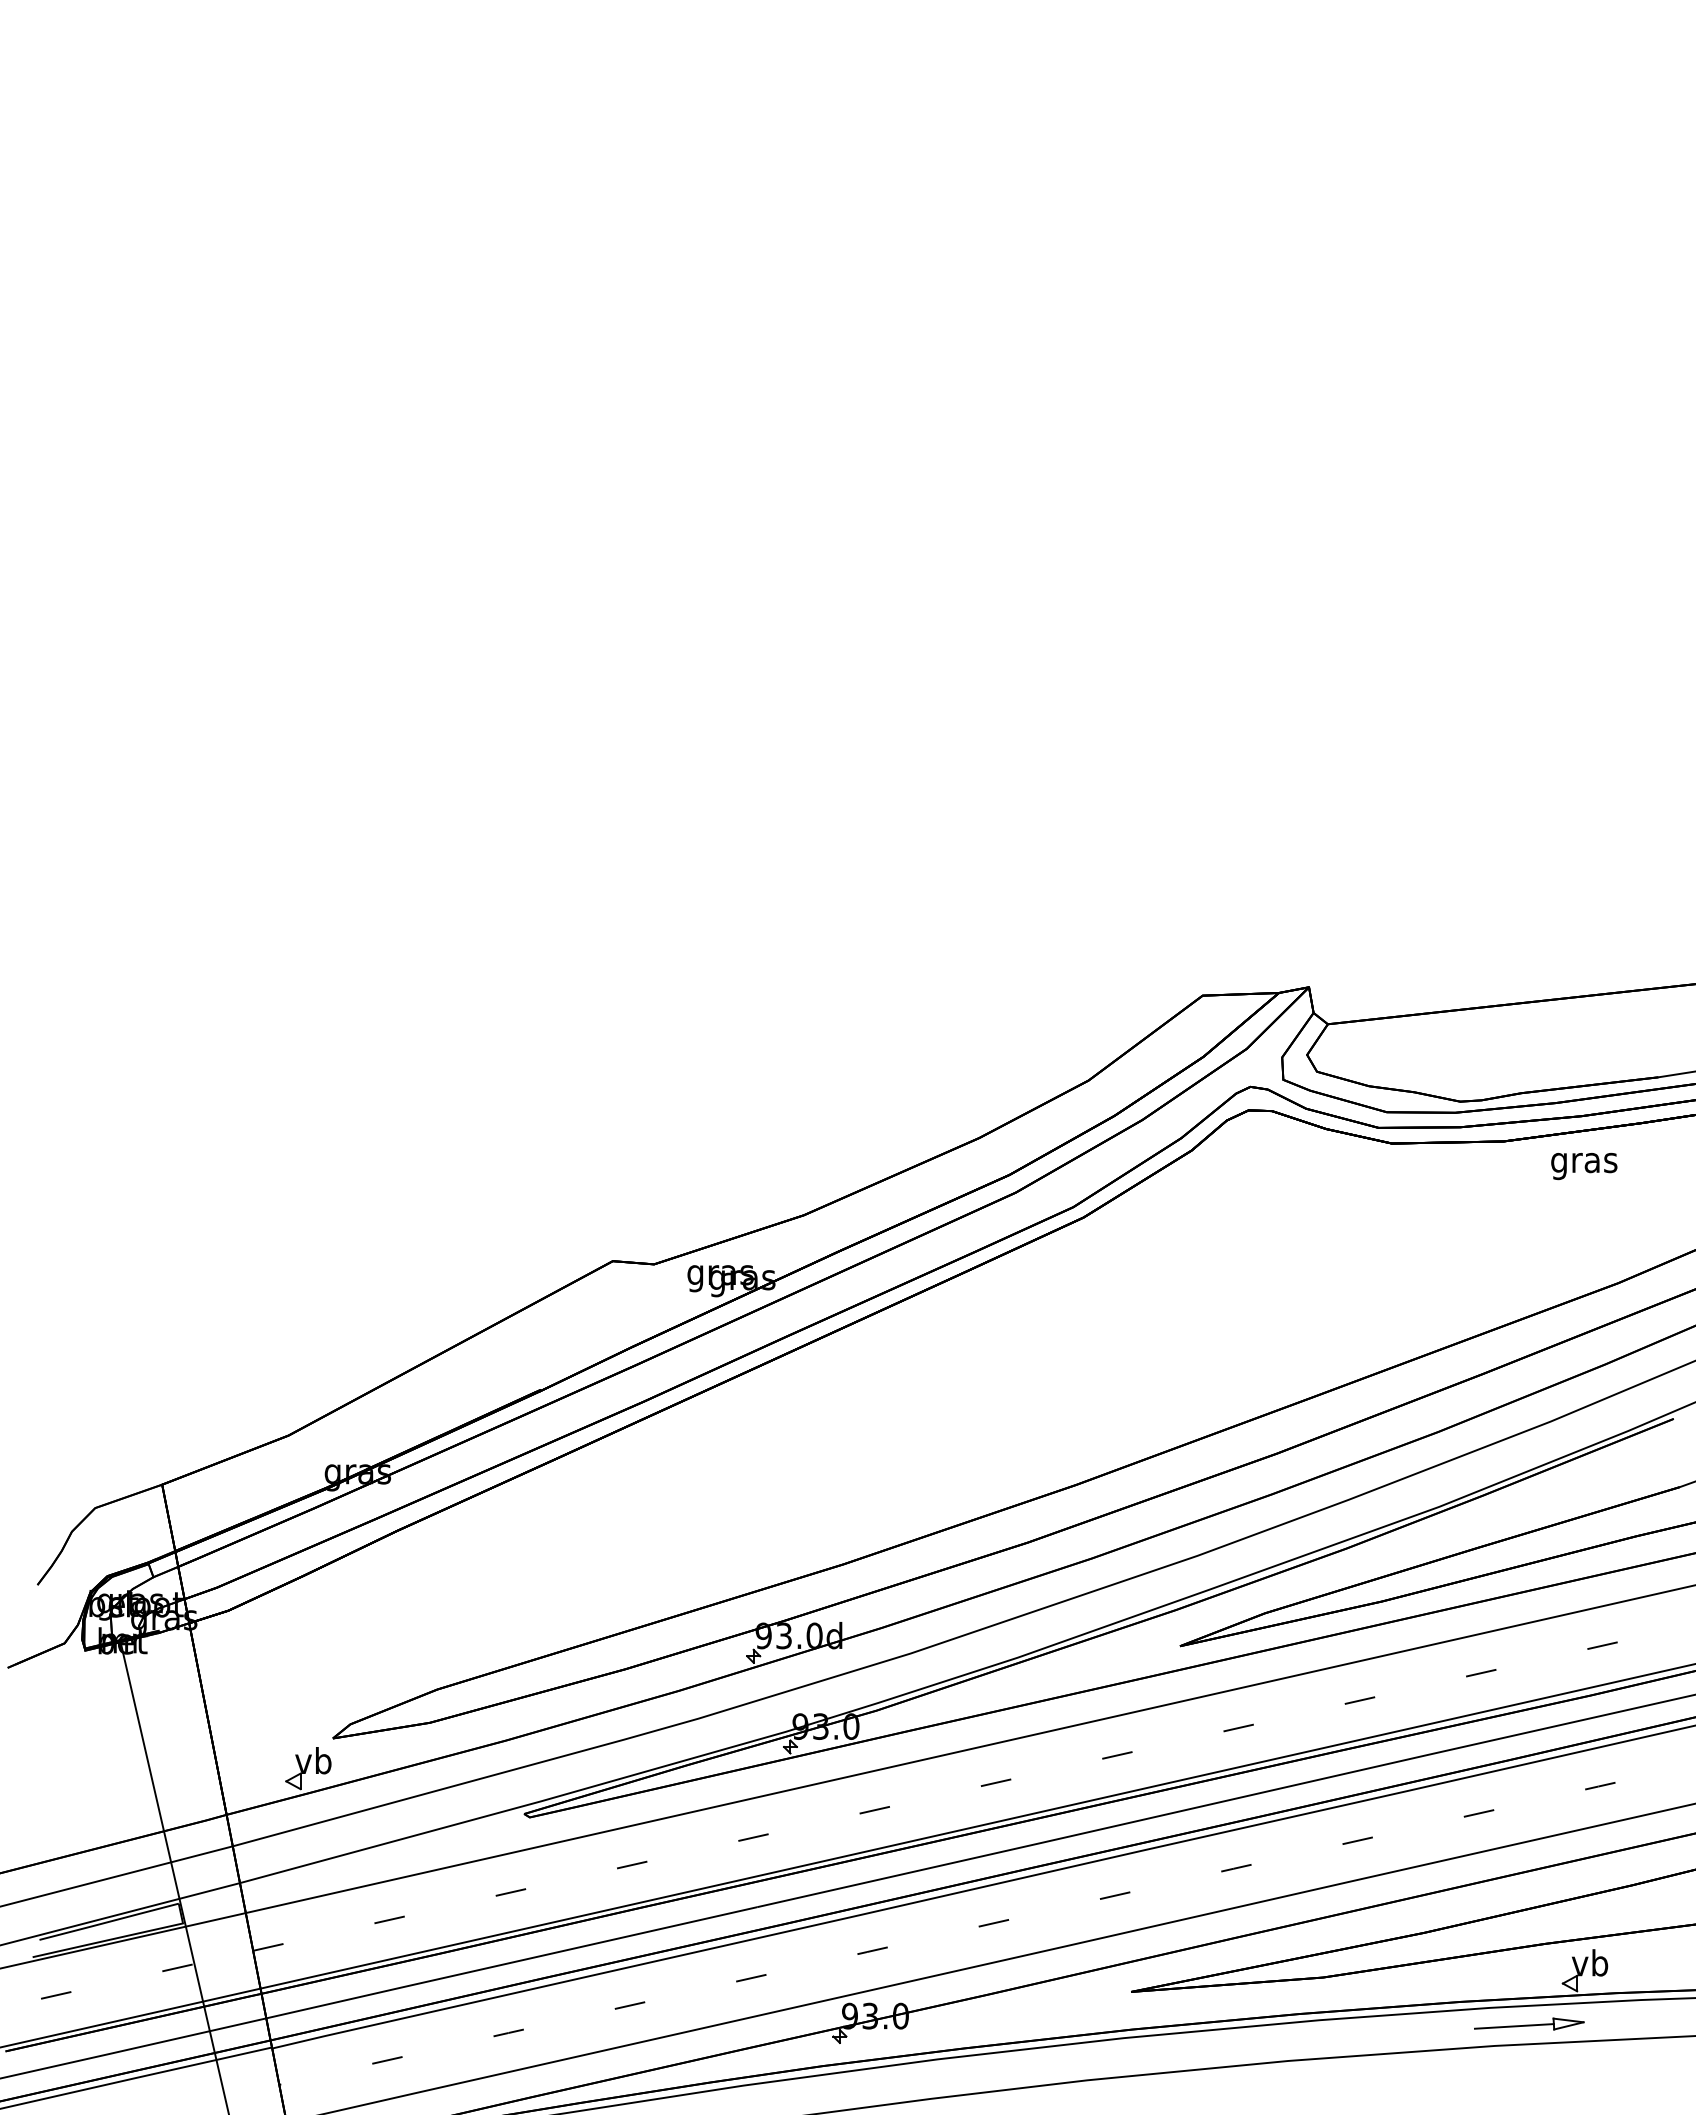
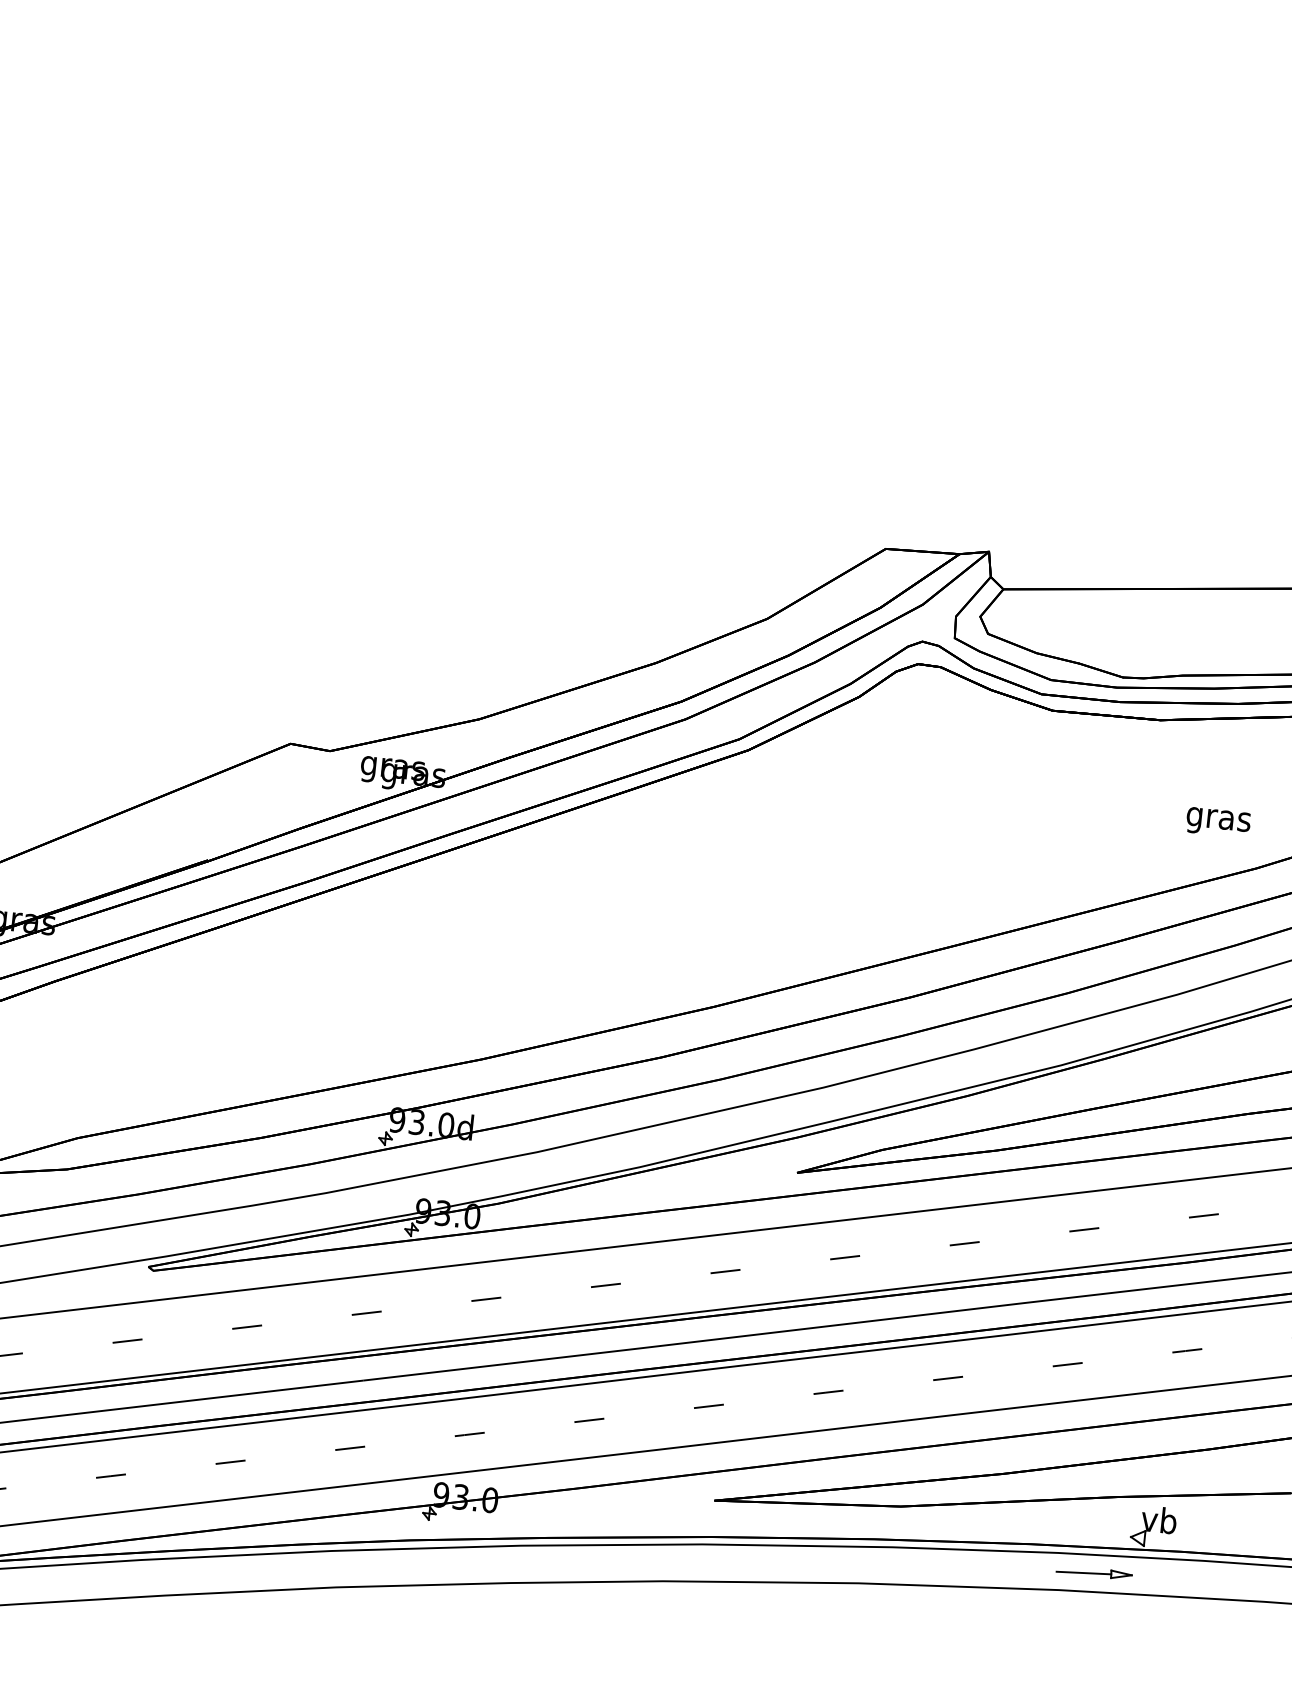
text: (1584, 1166) -> (1218, 822), moved
part: (1528, 2023) -> (1093, 1571), size x0.71

